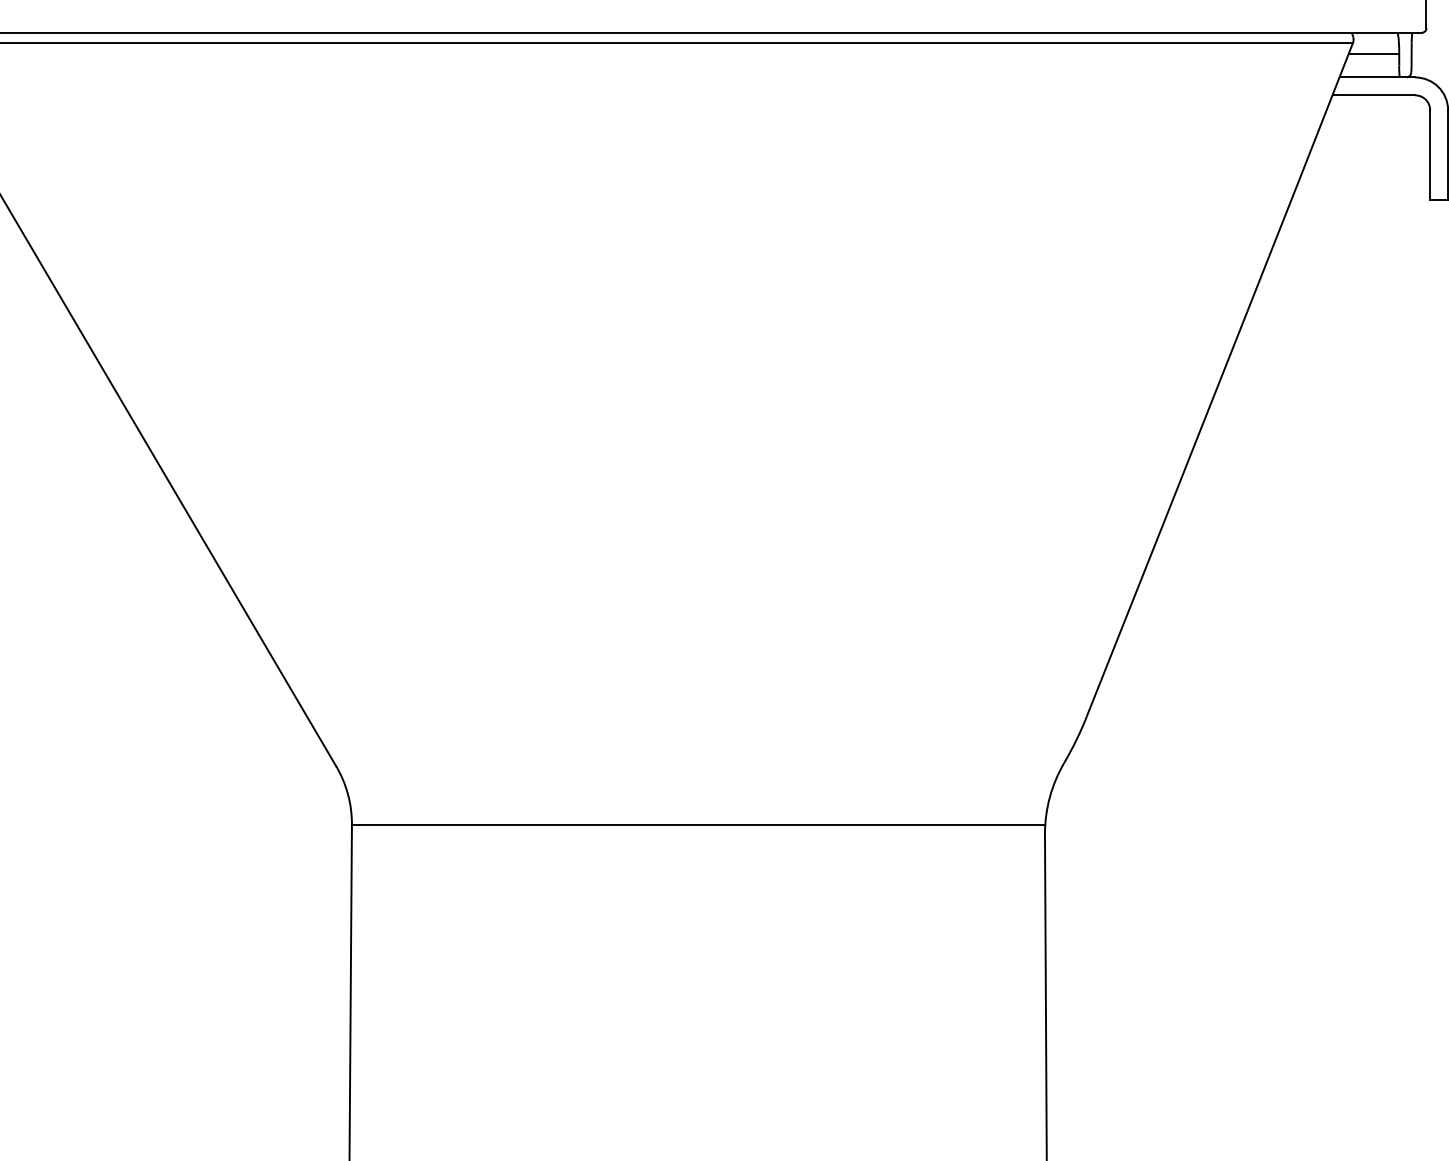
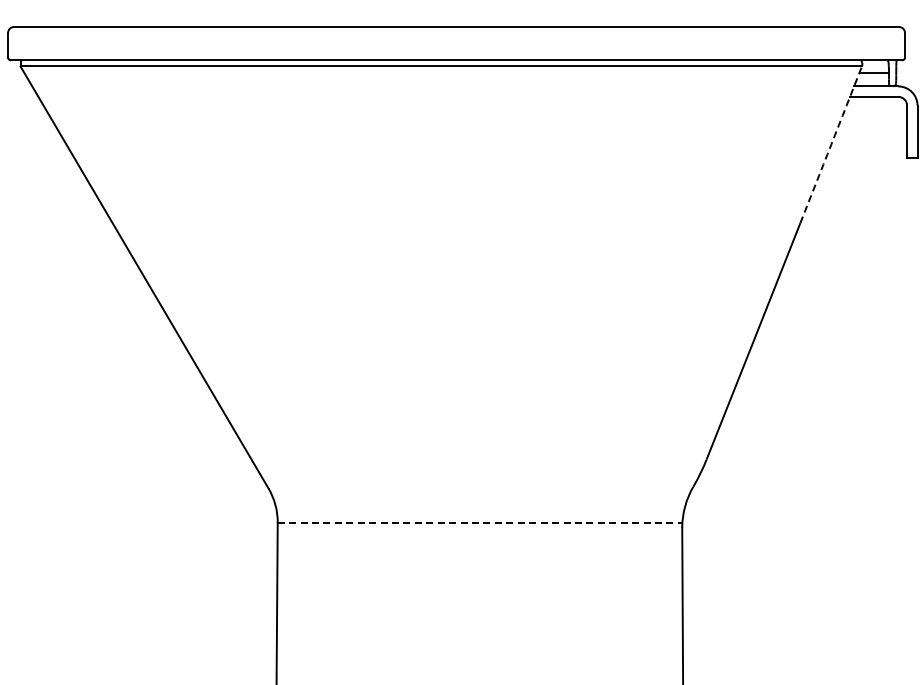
arc: (1300, 176) -> (831, 144), solid -> dashed
line: (699, 824) -> (480, 522), solid -> dashed

